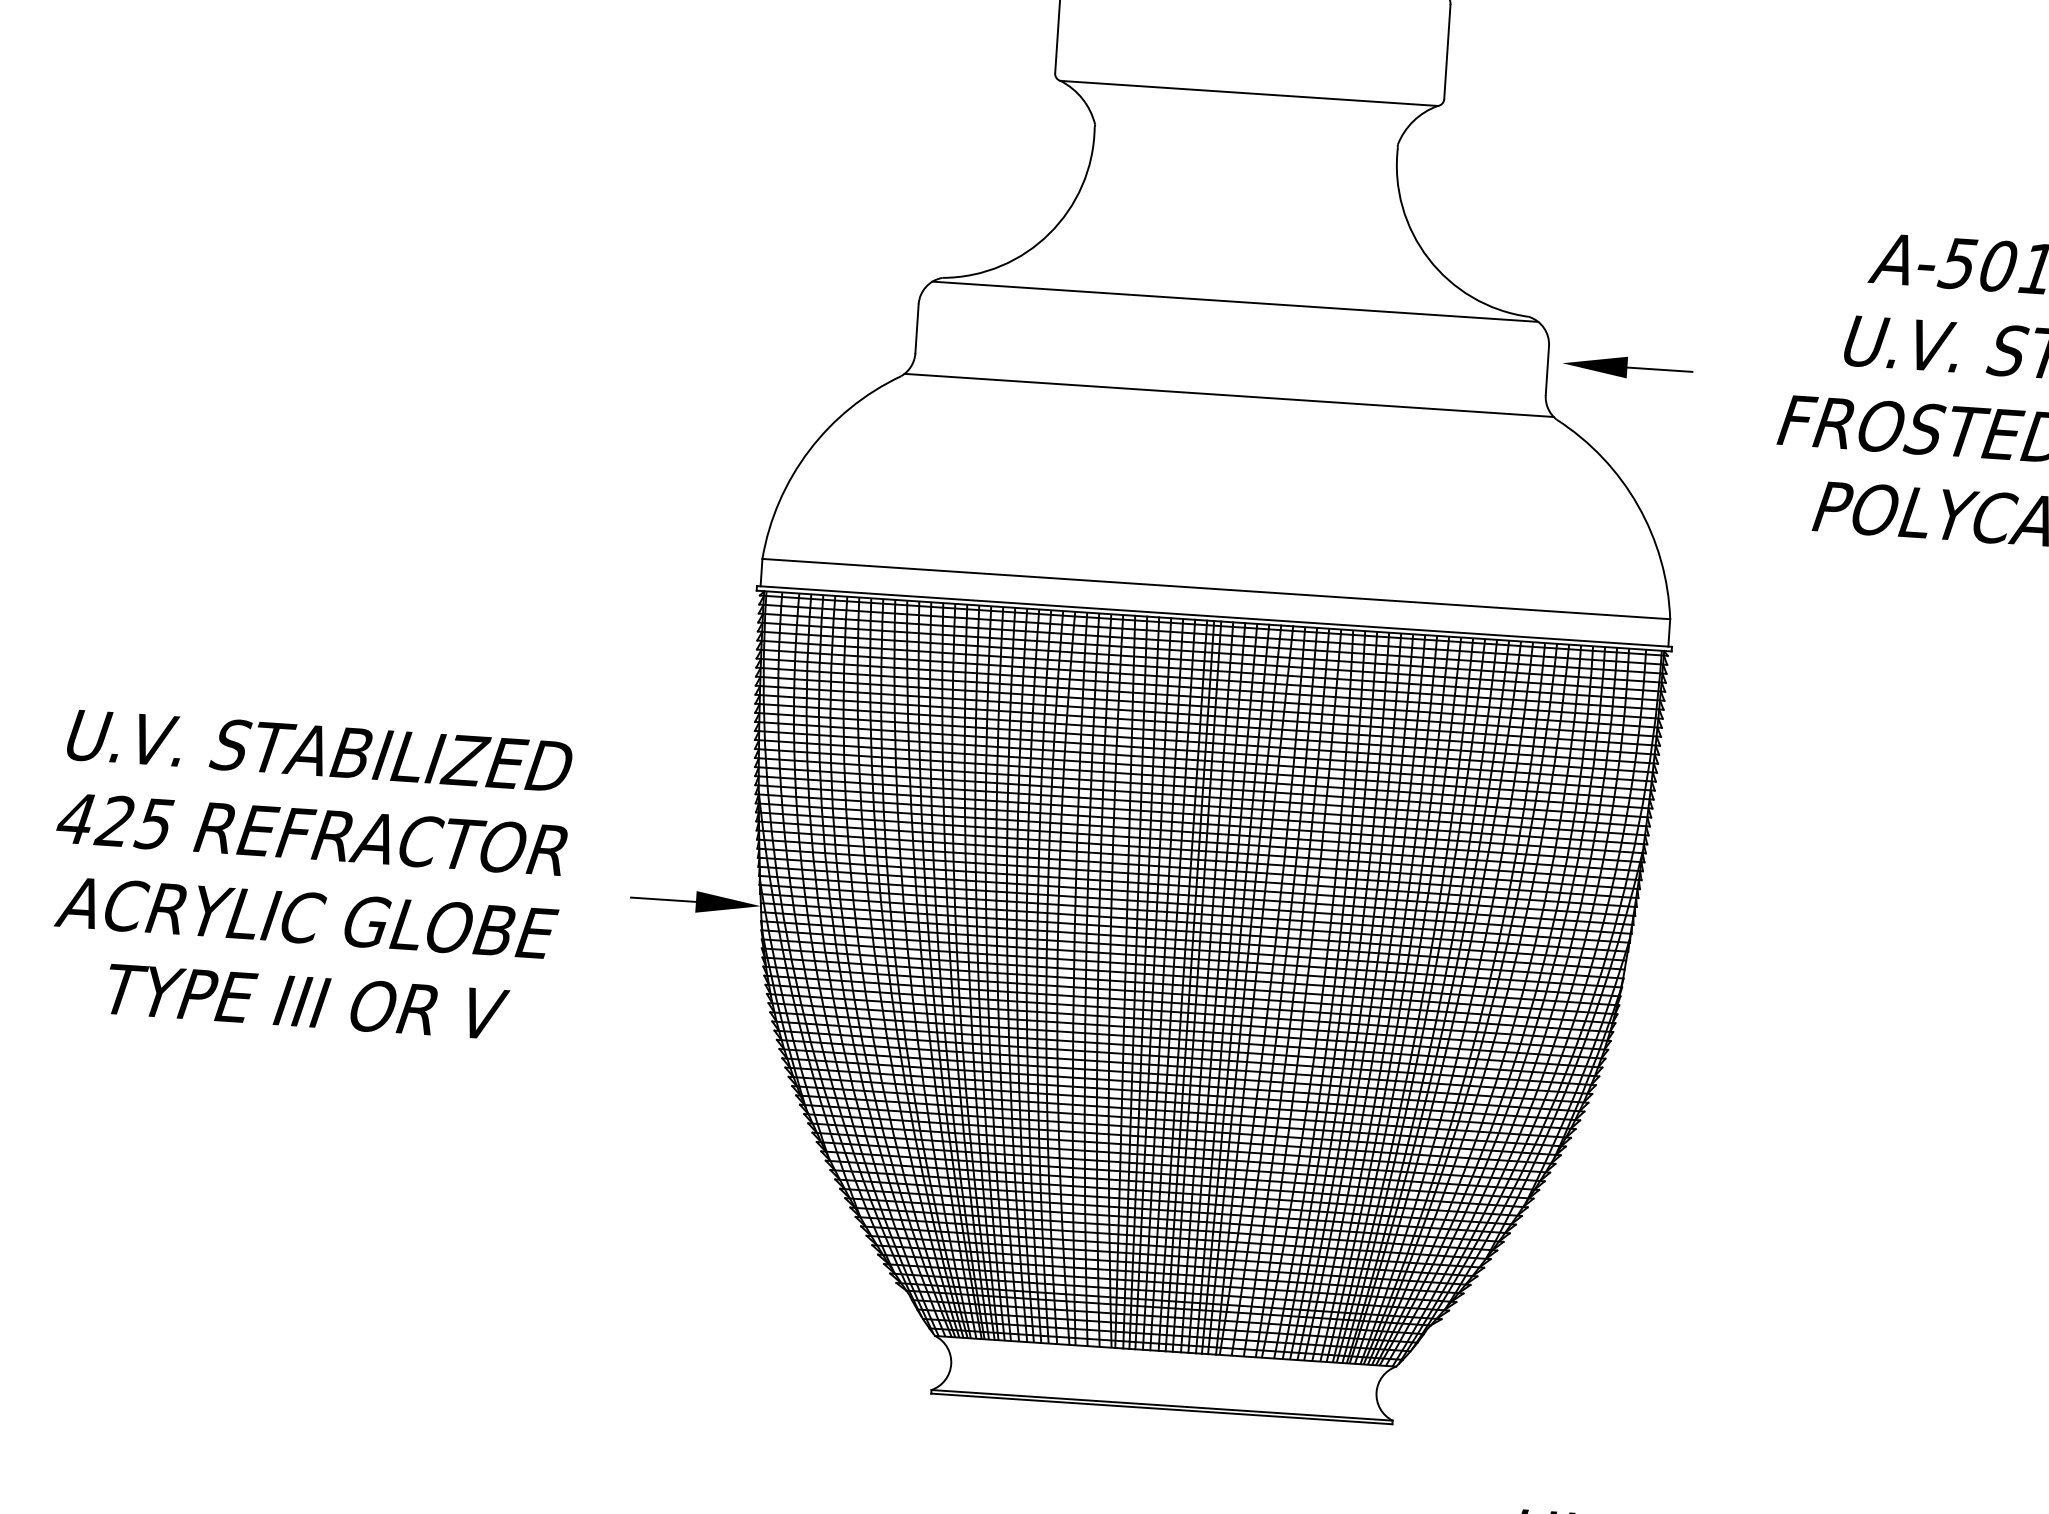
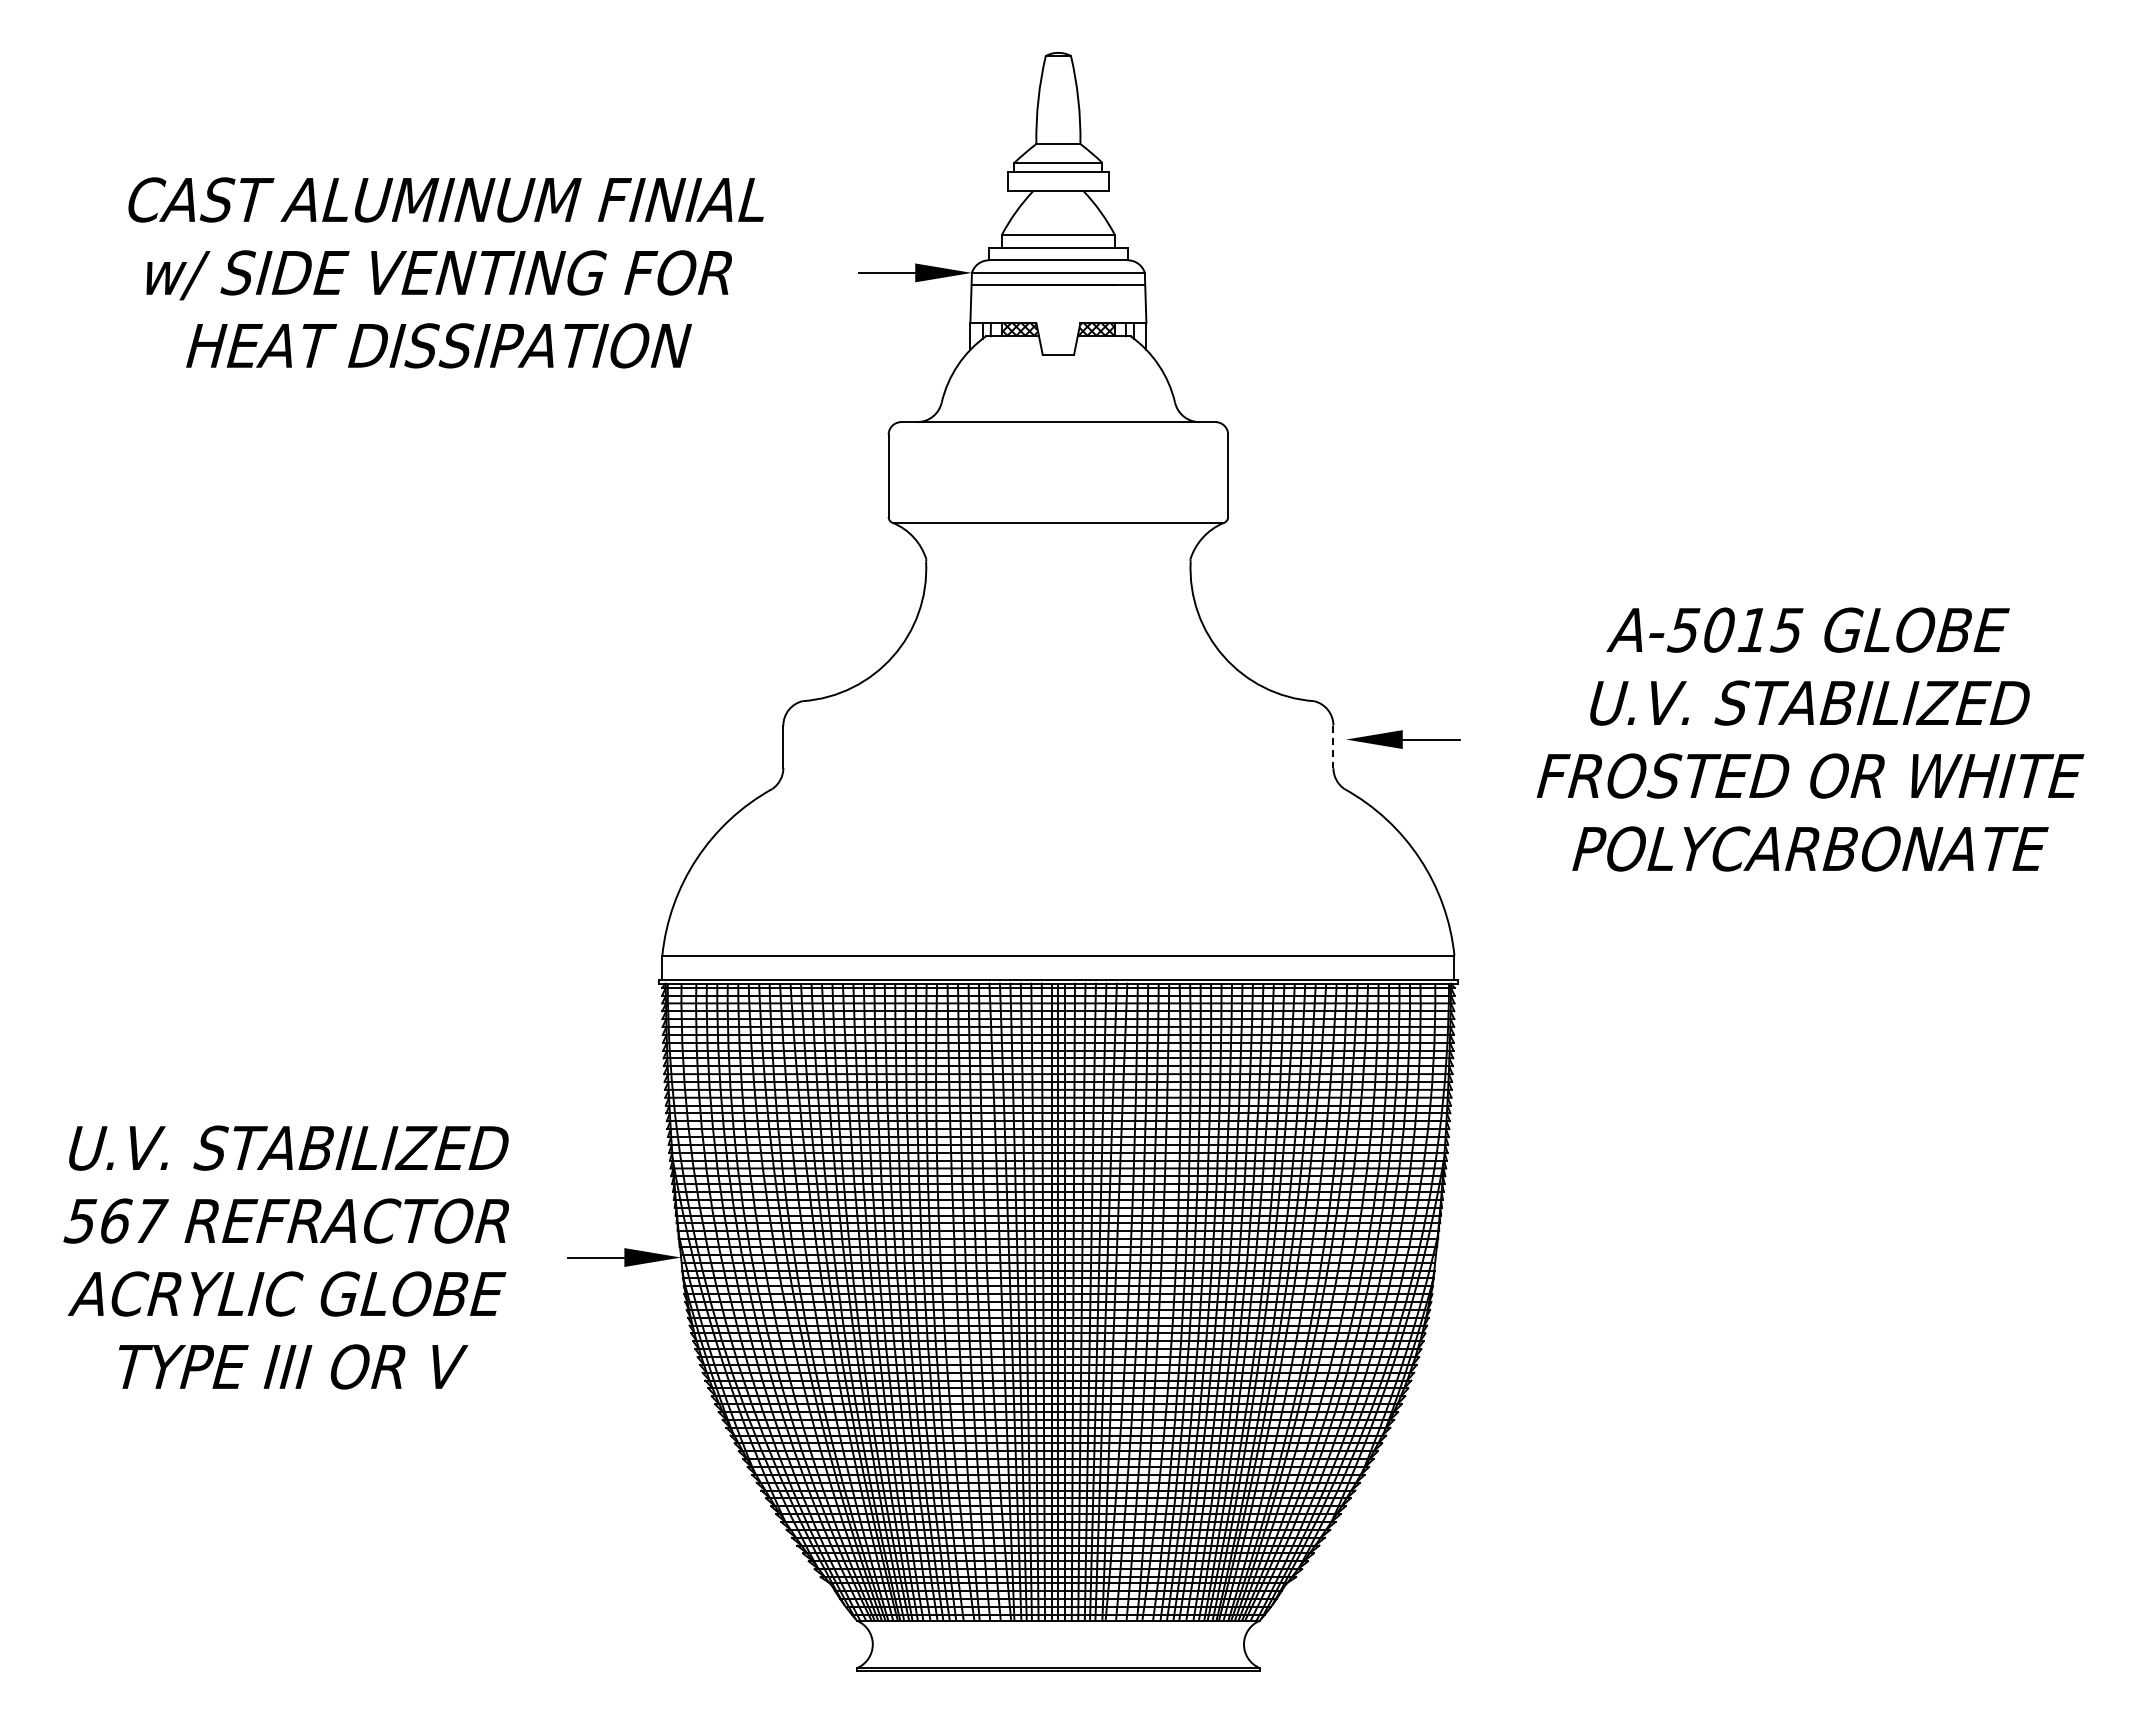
line: (1235, 302) -> (1058, 705), removed
line: (1547, 371) -> (1333, 747), solid -> dashed
line: (1229, 395) -> (1058, 786), removed
text: (115, 820) -> (115, 1220), 425 -> 567

